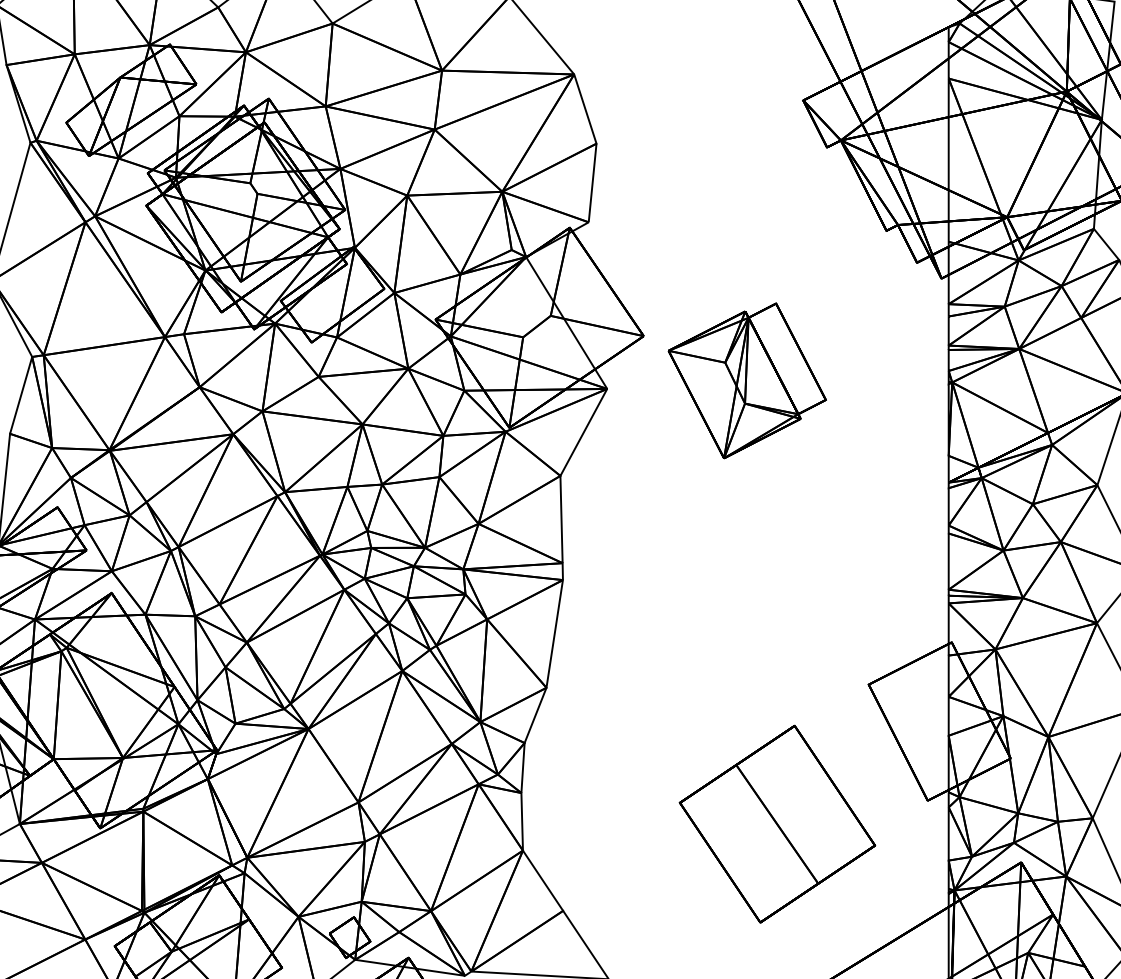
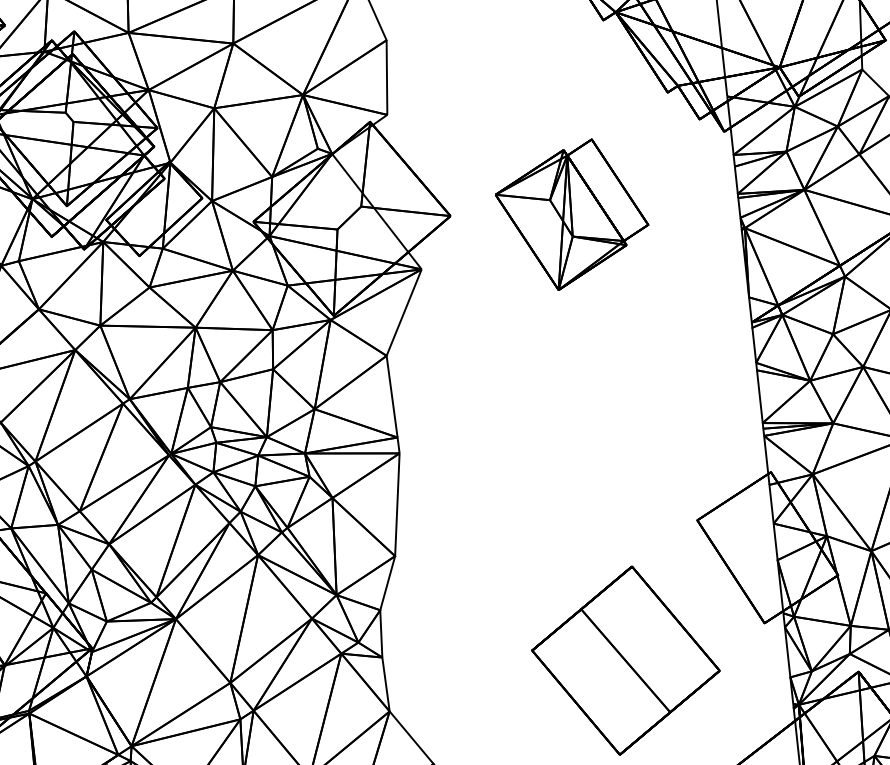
part: (746, 380) -> (571, 214), moved

